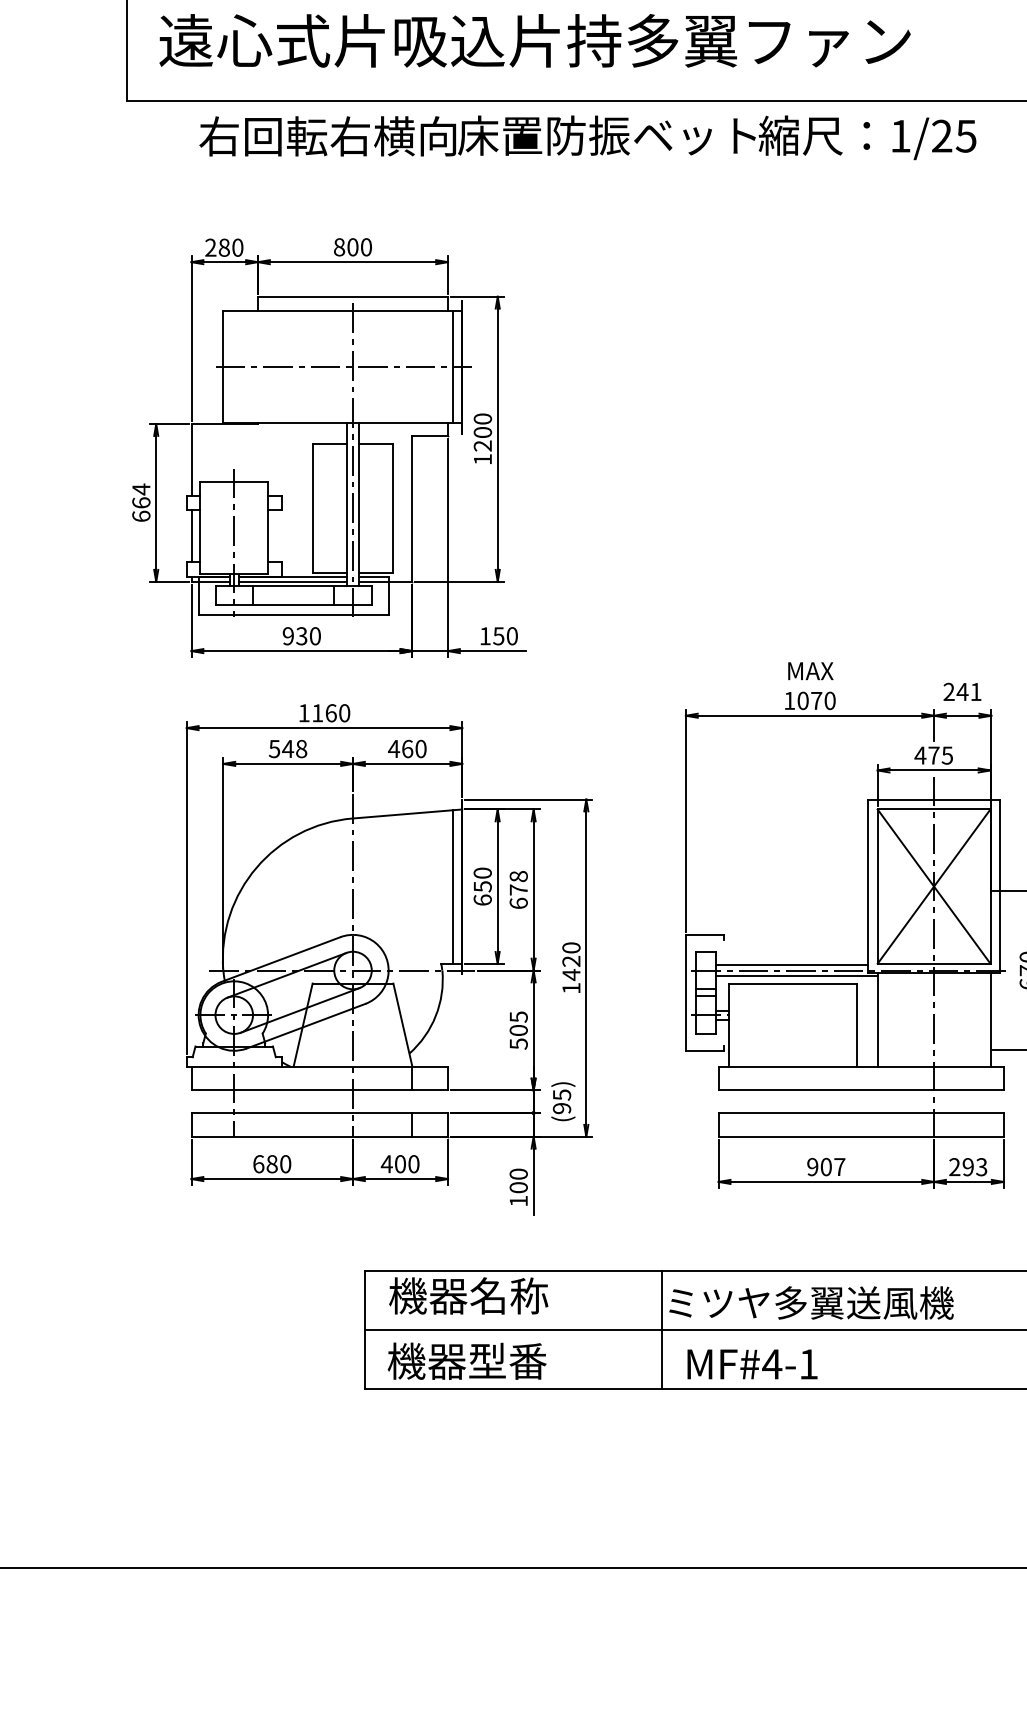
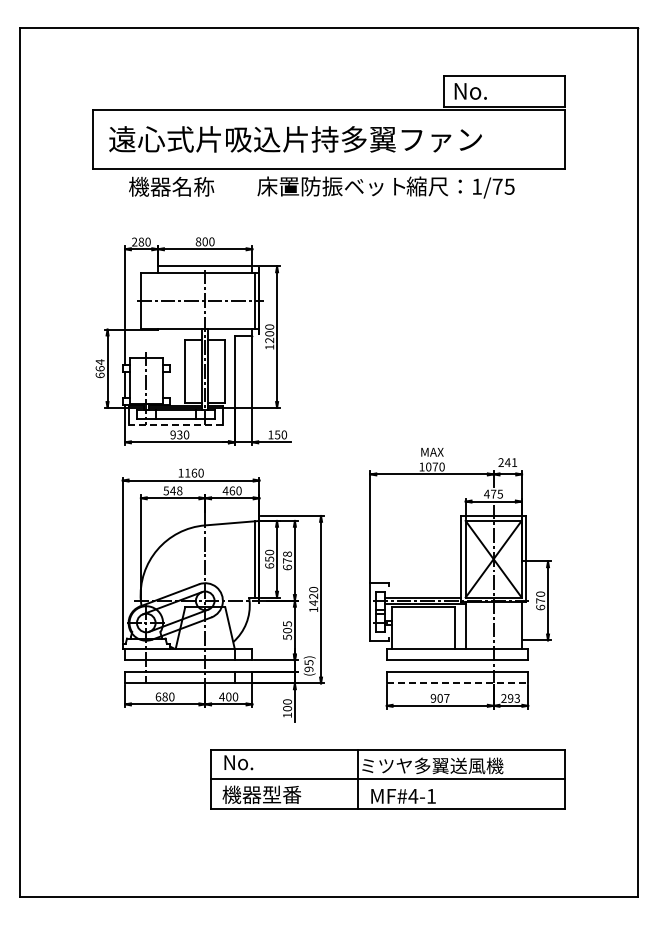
text: (327, 135) -> (192, 186), 右回転右横向 -> 機器名称
text: (941, 135) -> (497, 186), 1/25 -> 1/75
line: (293, 615) -> (175, 424), solid -> dashed
line: (861, 1136) -> (457, 683), solid -> dashed
text: (468, 1296) -> (262, 762), 機器名称 -> No.

